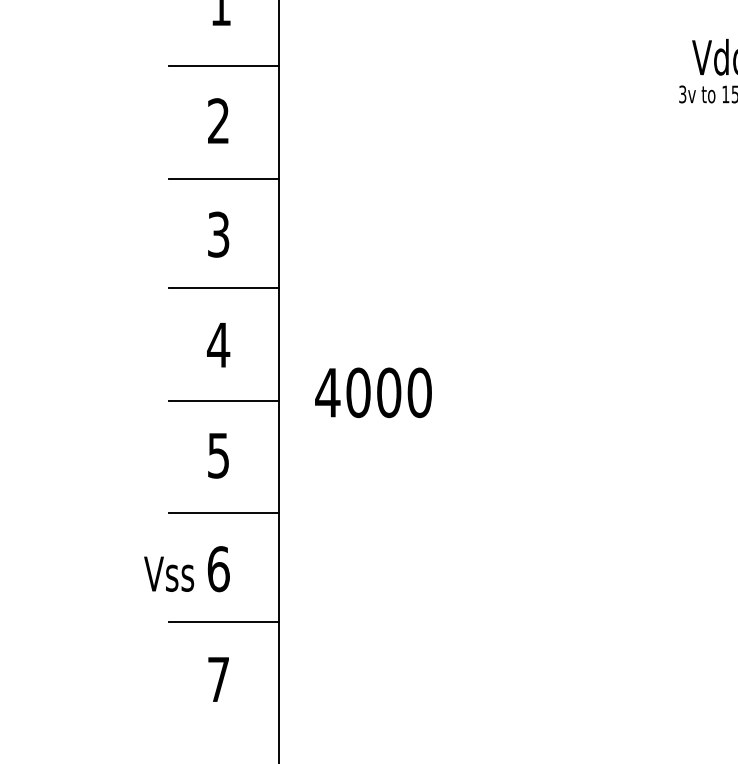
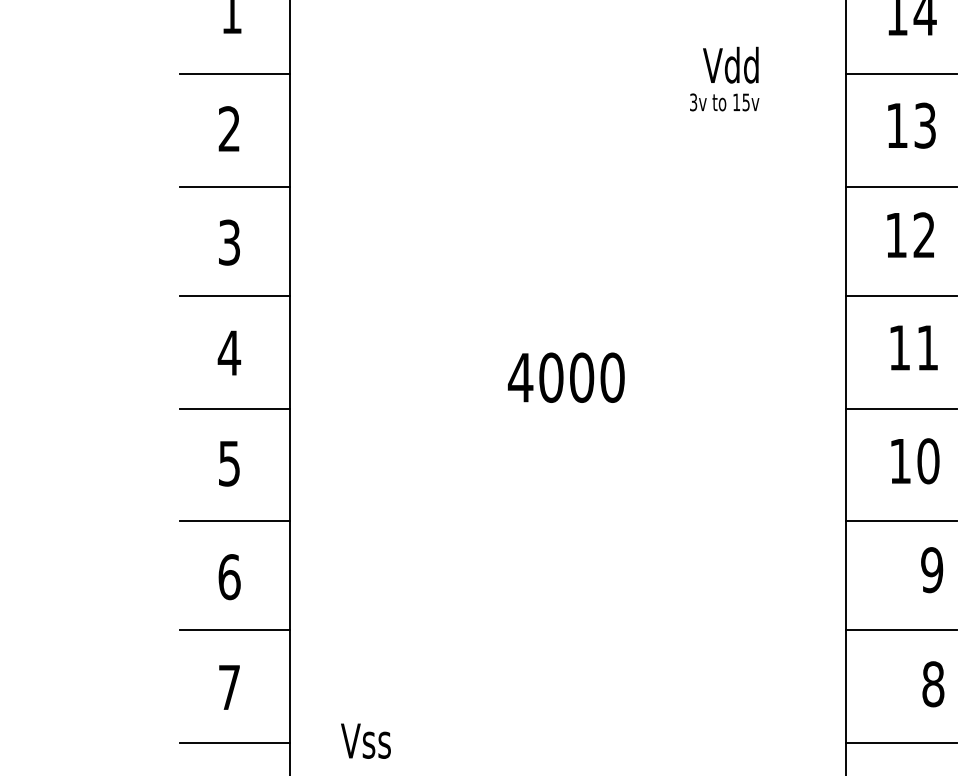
text: (373, 392) -> (566, 377), moved
text: (168, 573) -> (365, 740), moved
line: (223, 735) -> (234, 743), added

